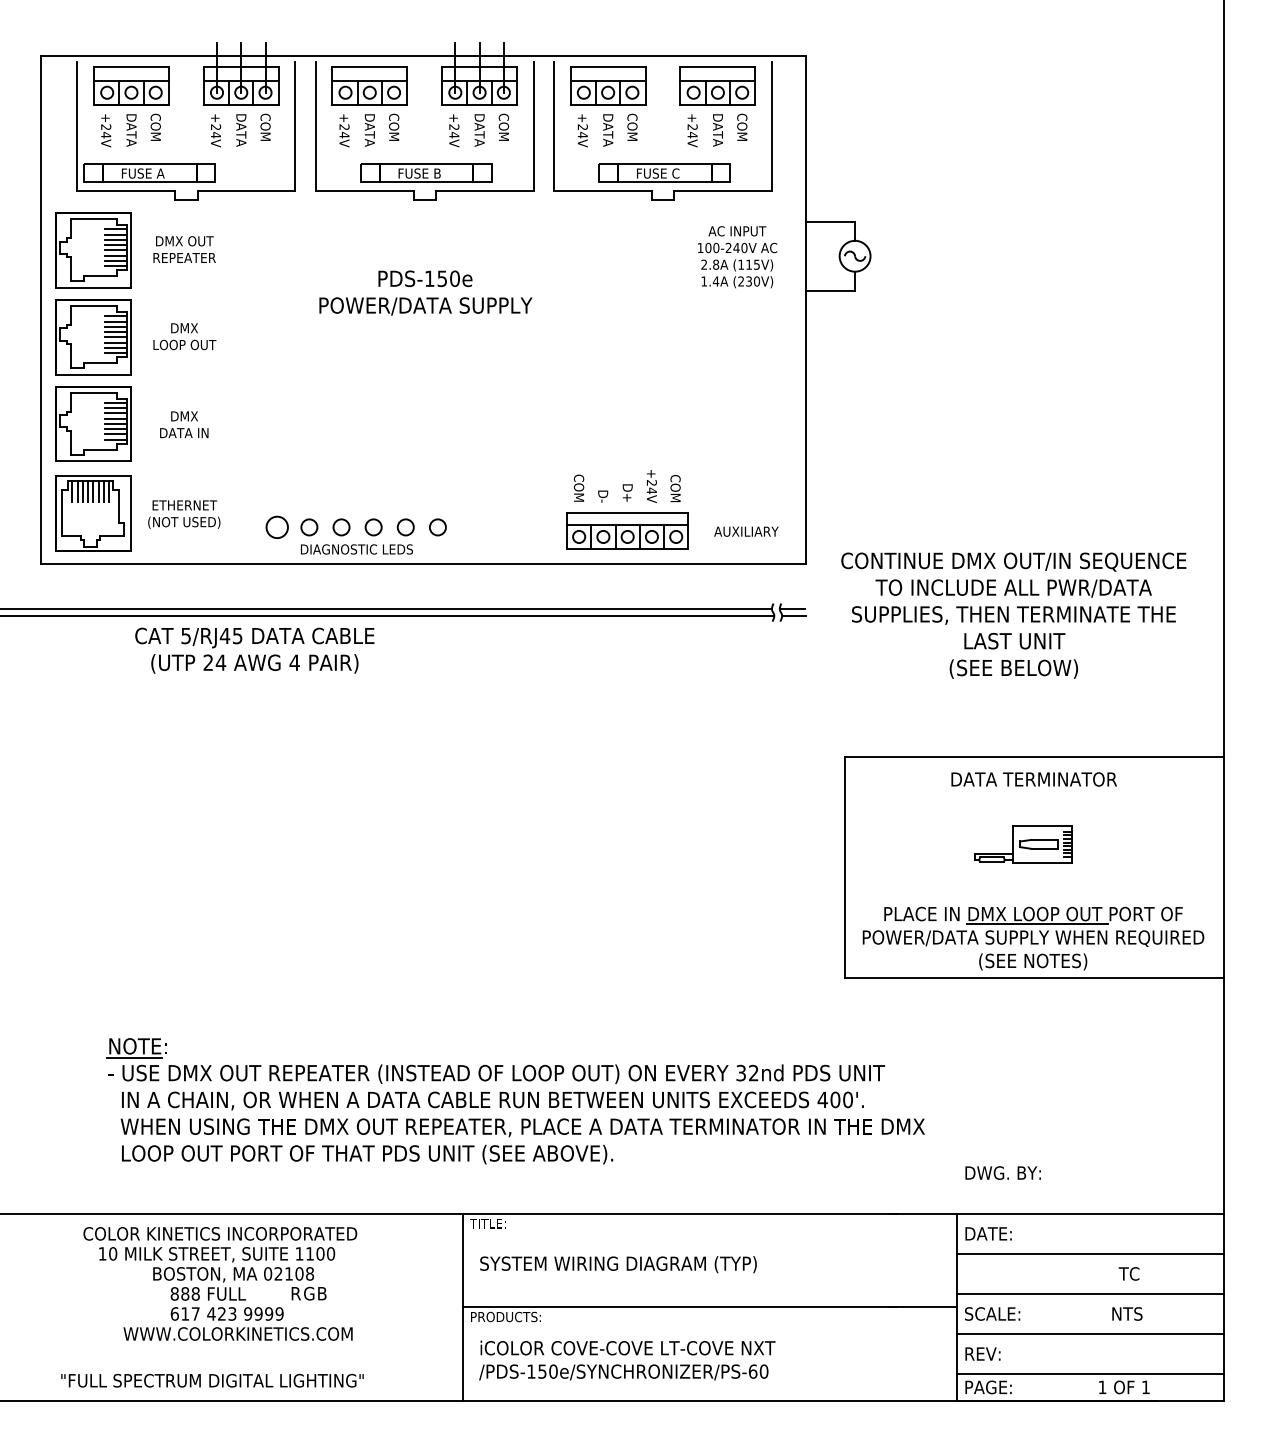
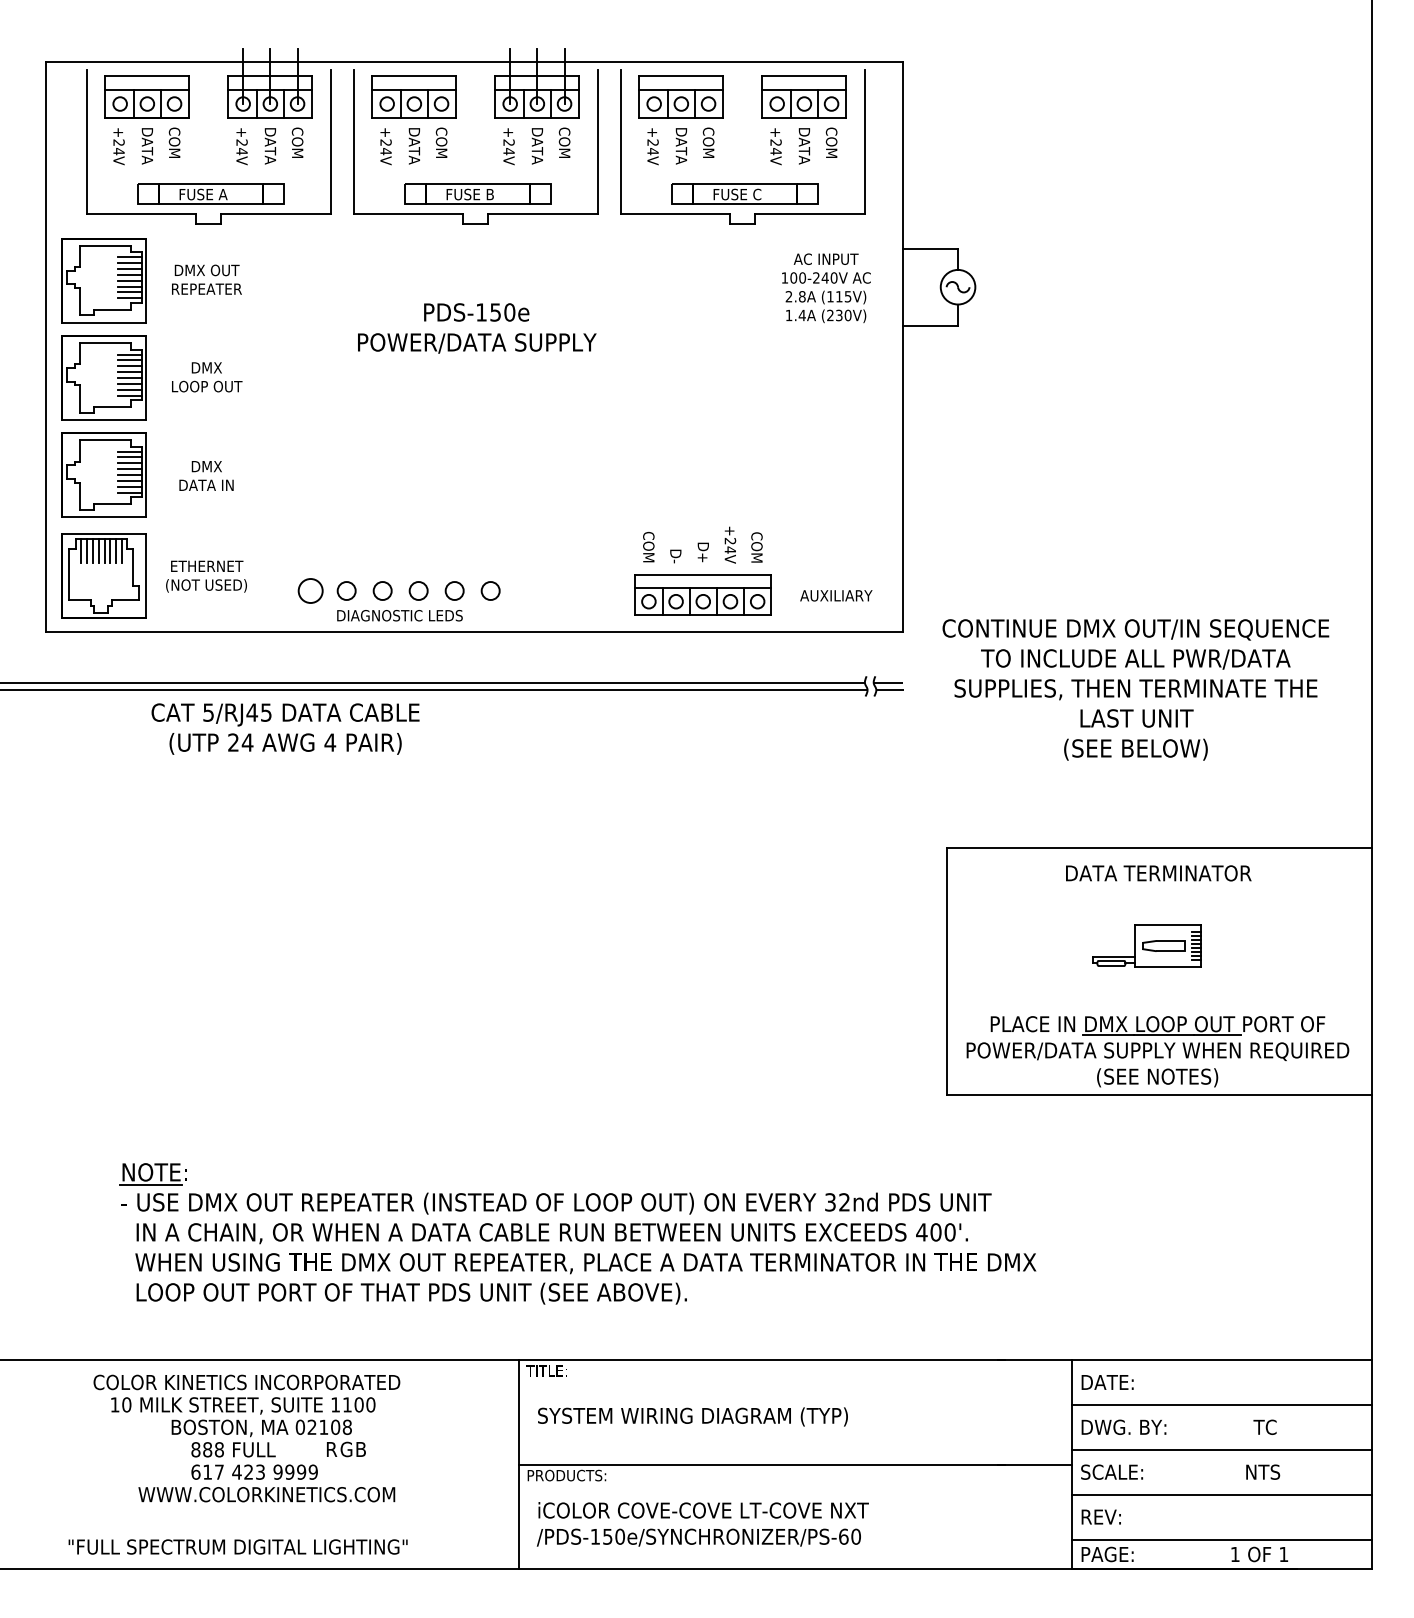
part: (149, 172) -> (210, 193), moved
text: (1002, 1172) -> (1123, 1426), moved

